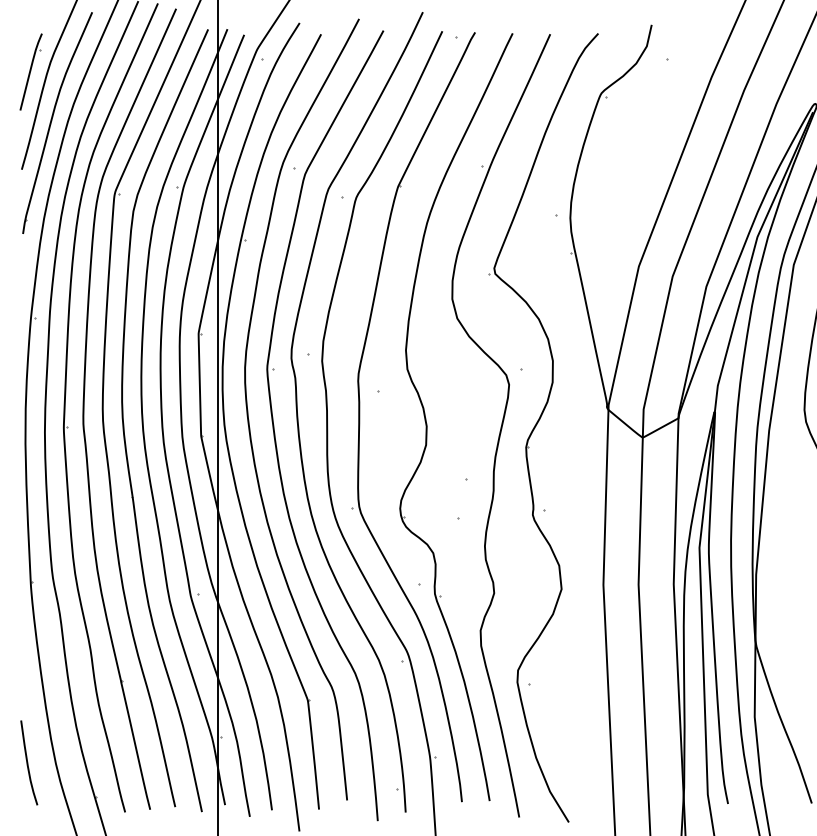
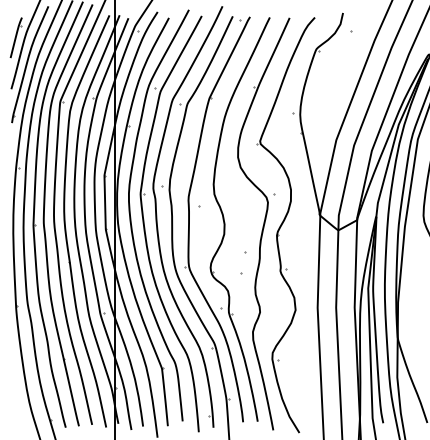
curve: (29, 762) -> (15, 401), removed

